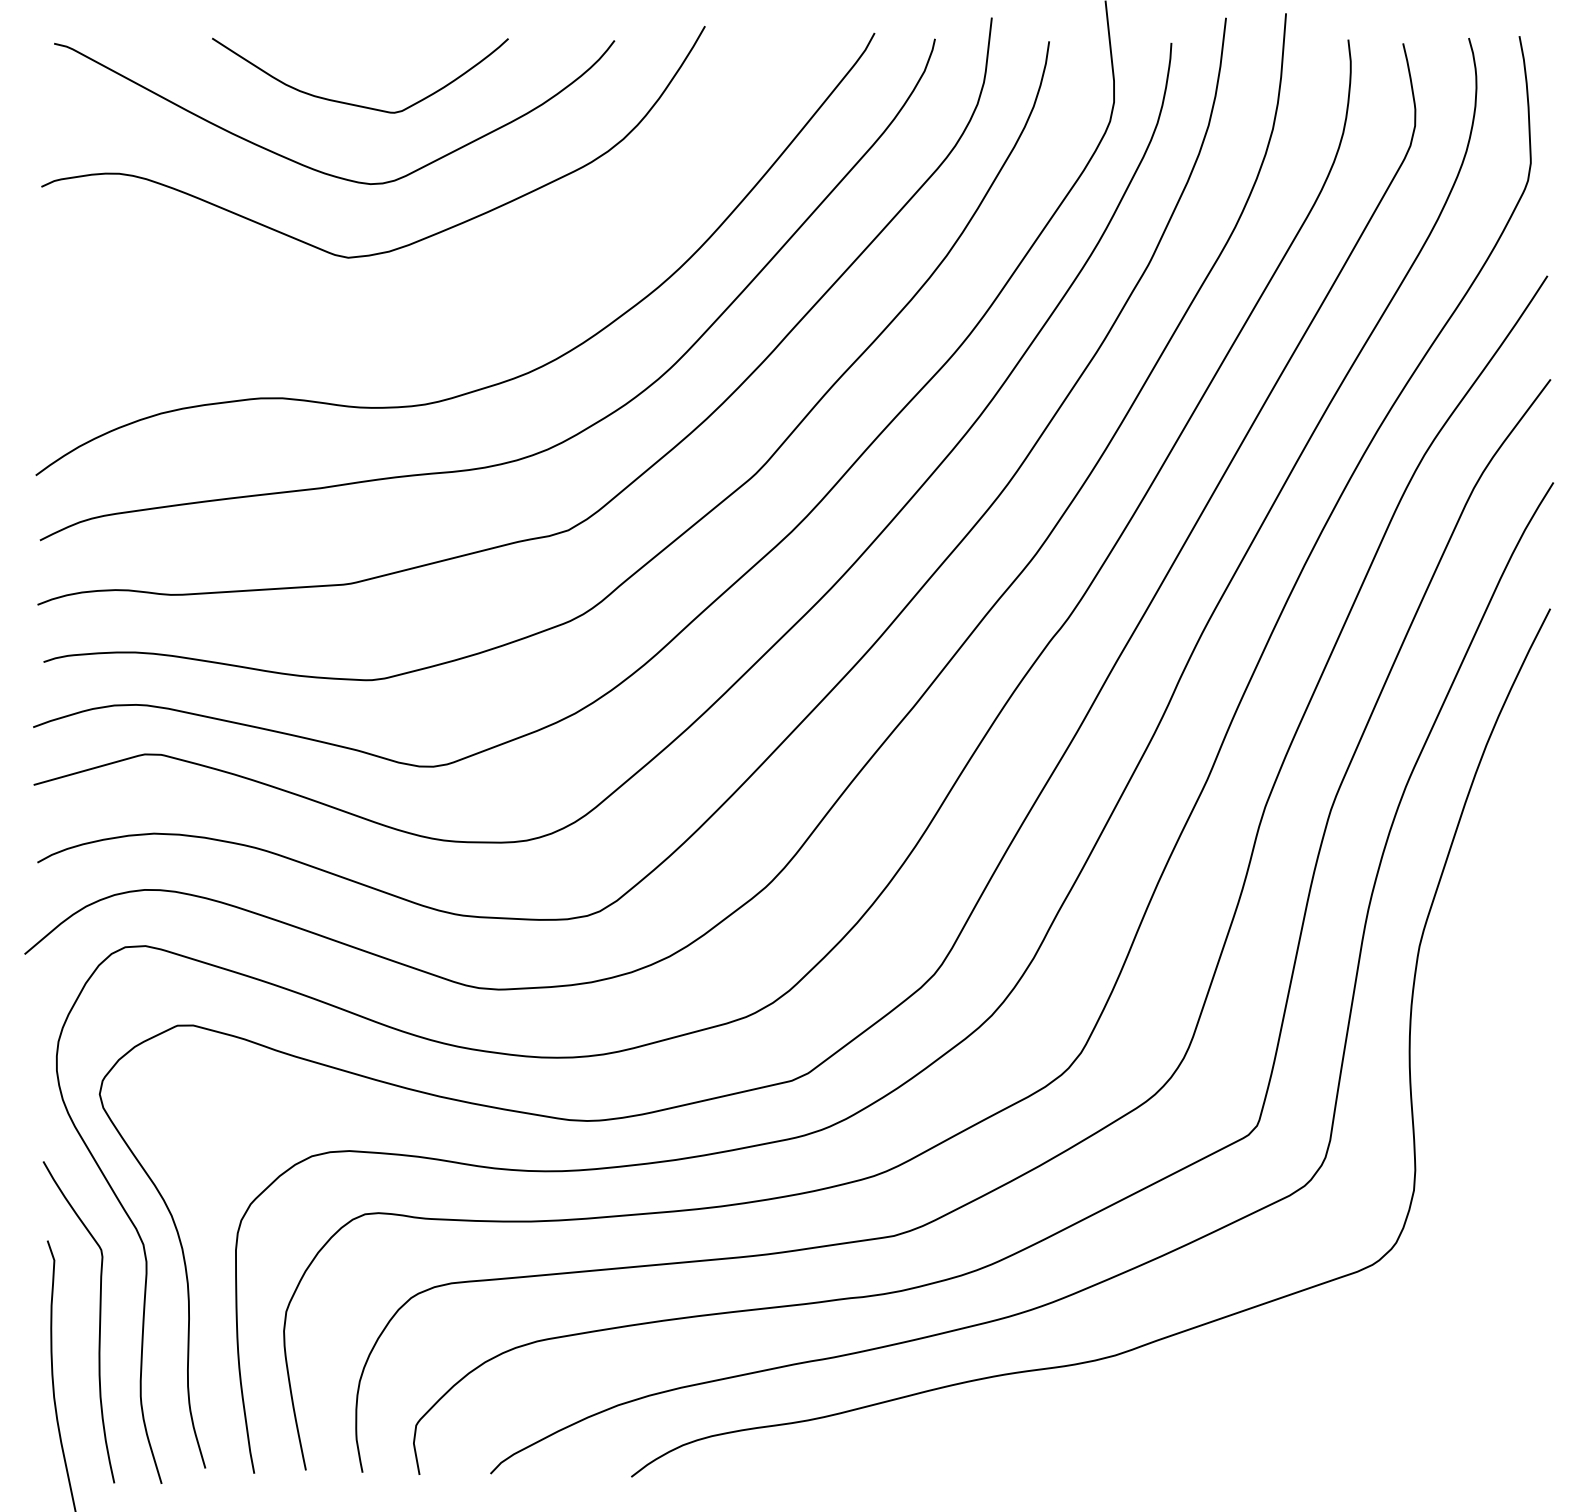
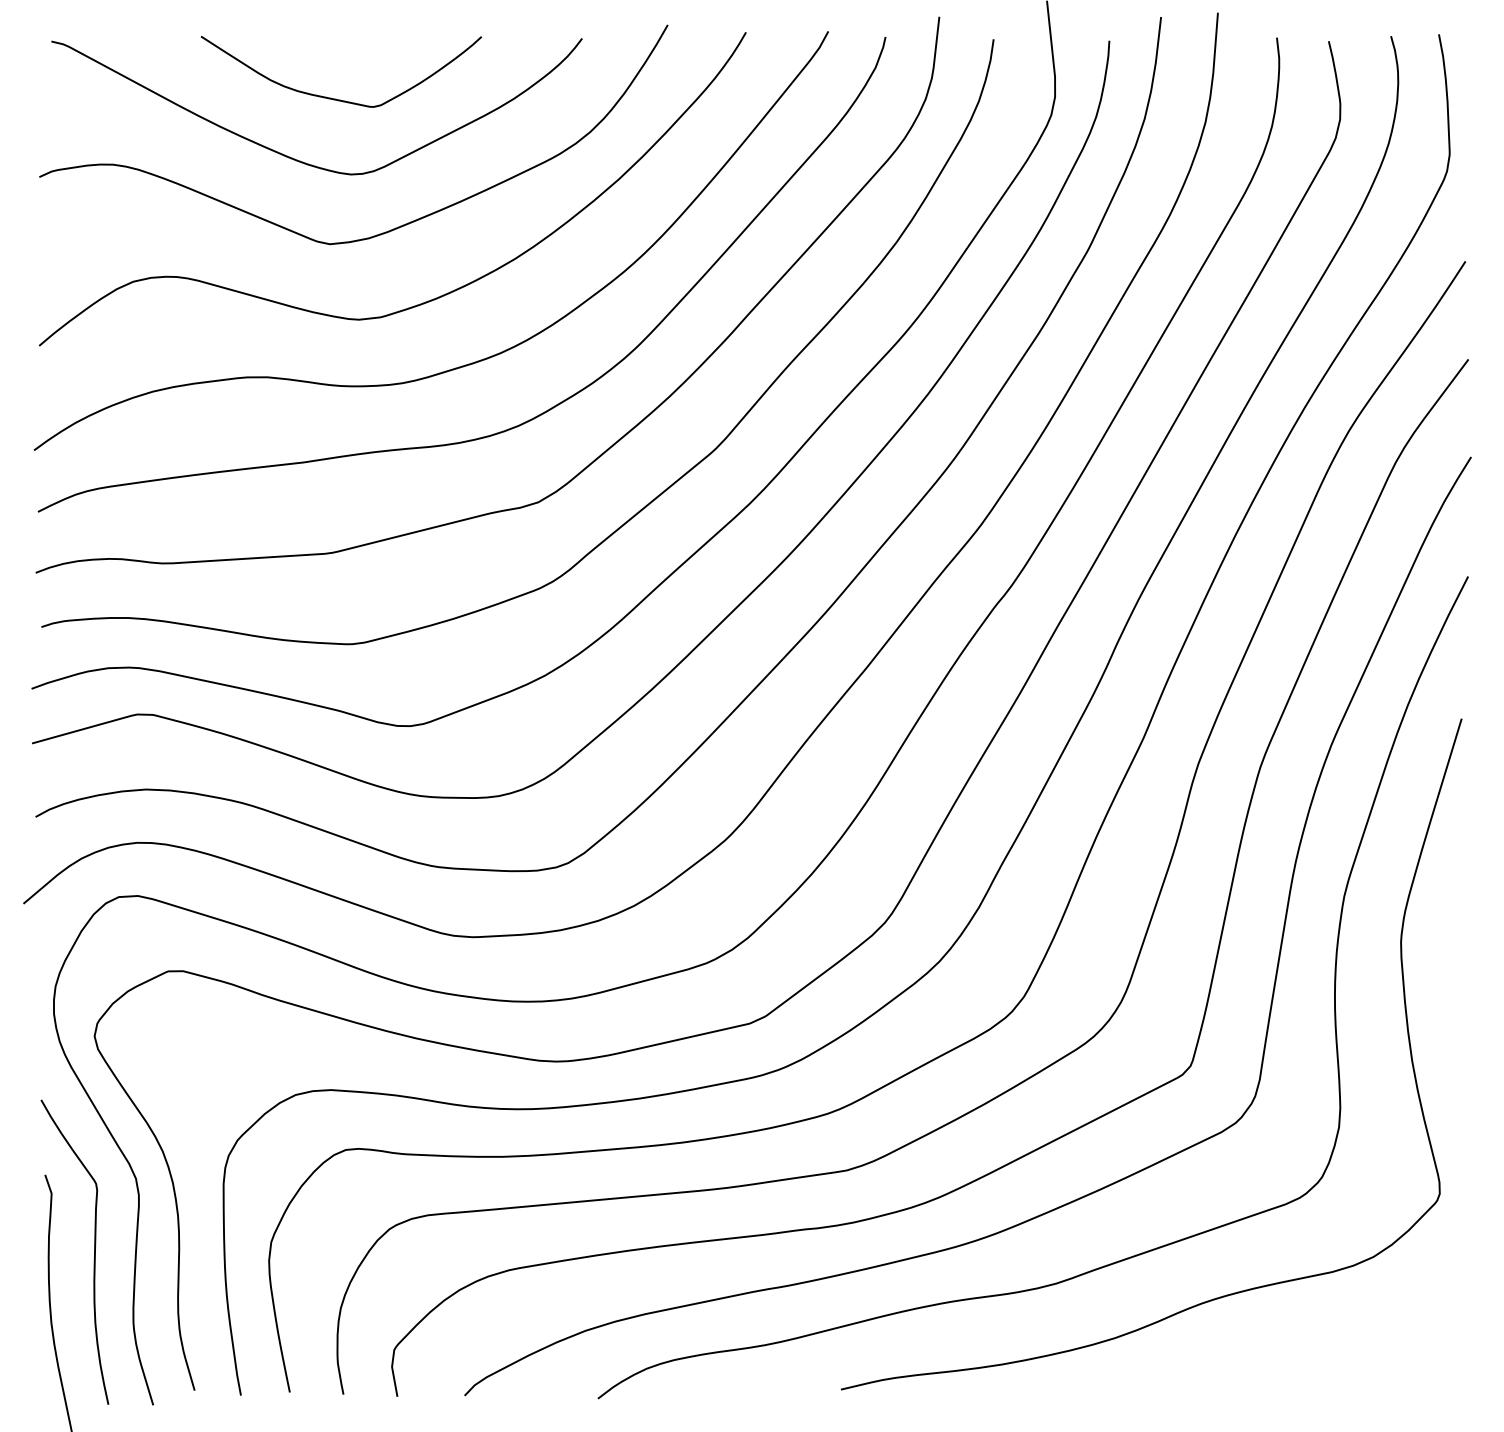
curve: (461, 313) -> (437, 296), added
curve: (1296, 1366) -> (1227, 1294), added

